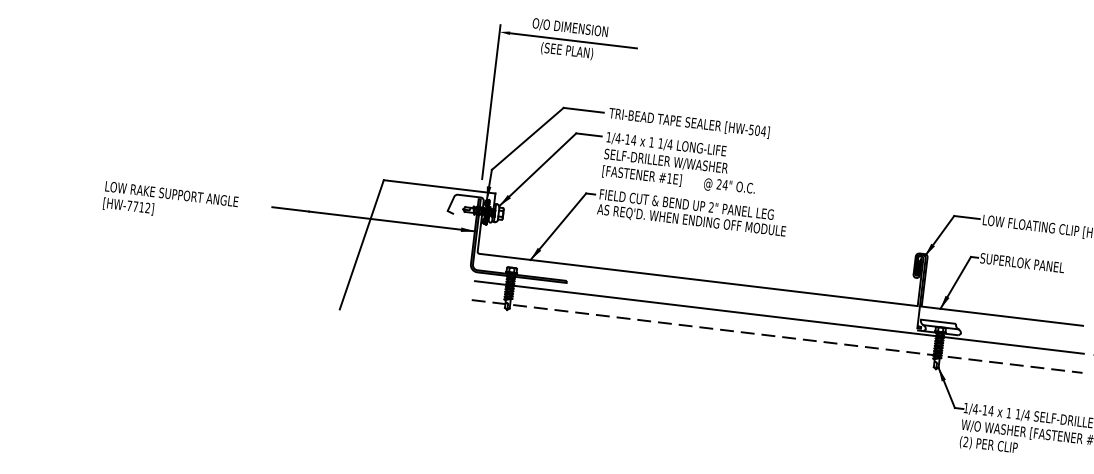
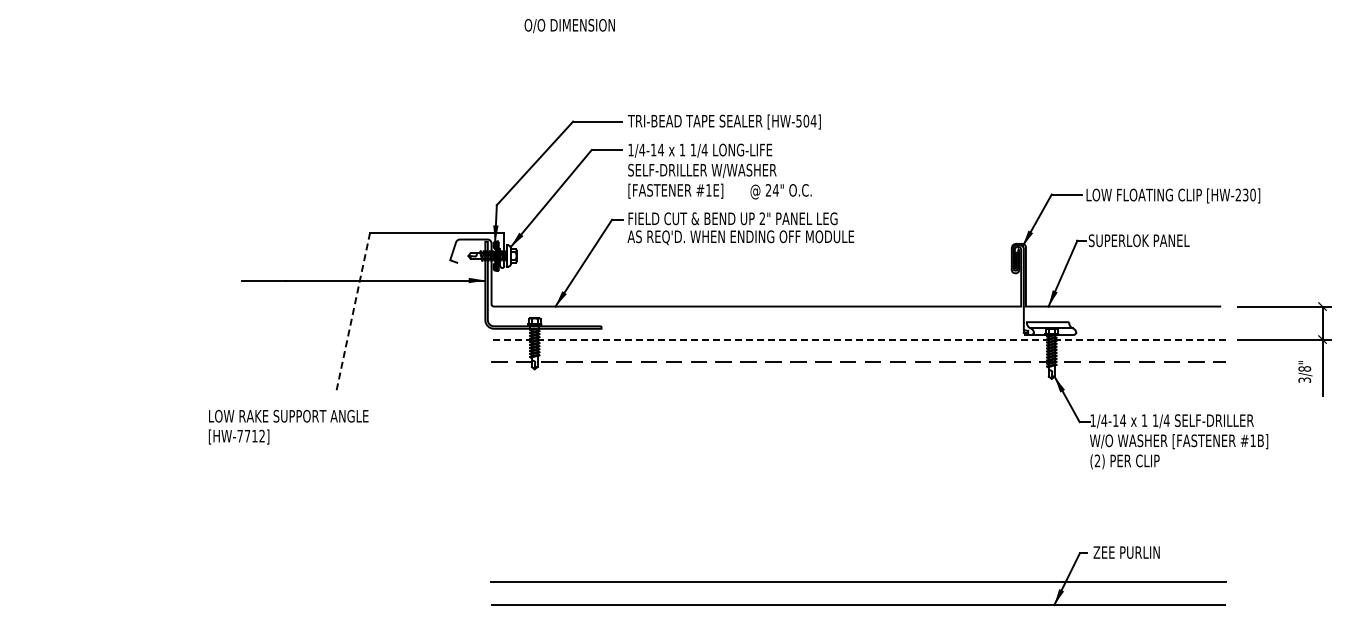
part: (565, 55) -> (568, 59), removed
text: (170, 202) -> (288, 426), moved
line: (362, 244) -> (353, 312), solid -> dashed
line: (779, 317) -> (858, 339), solid -> dashed

